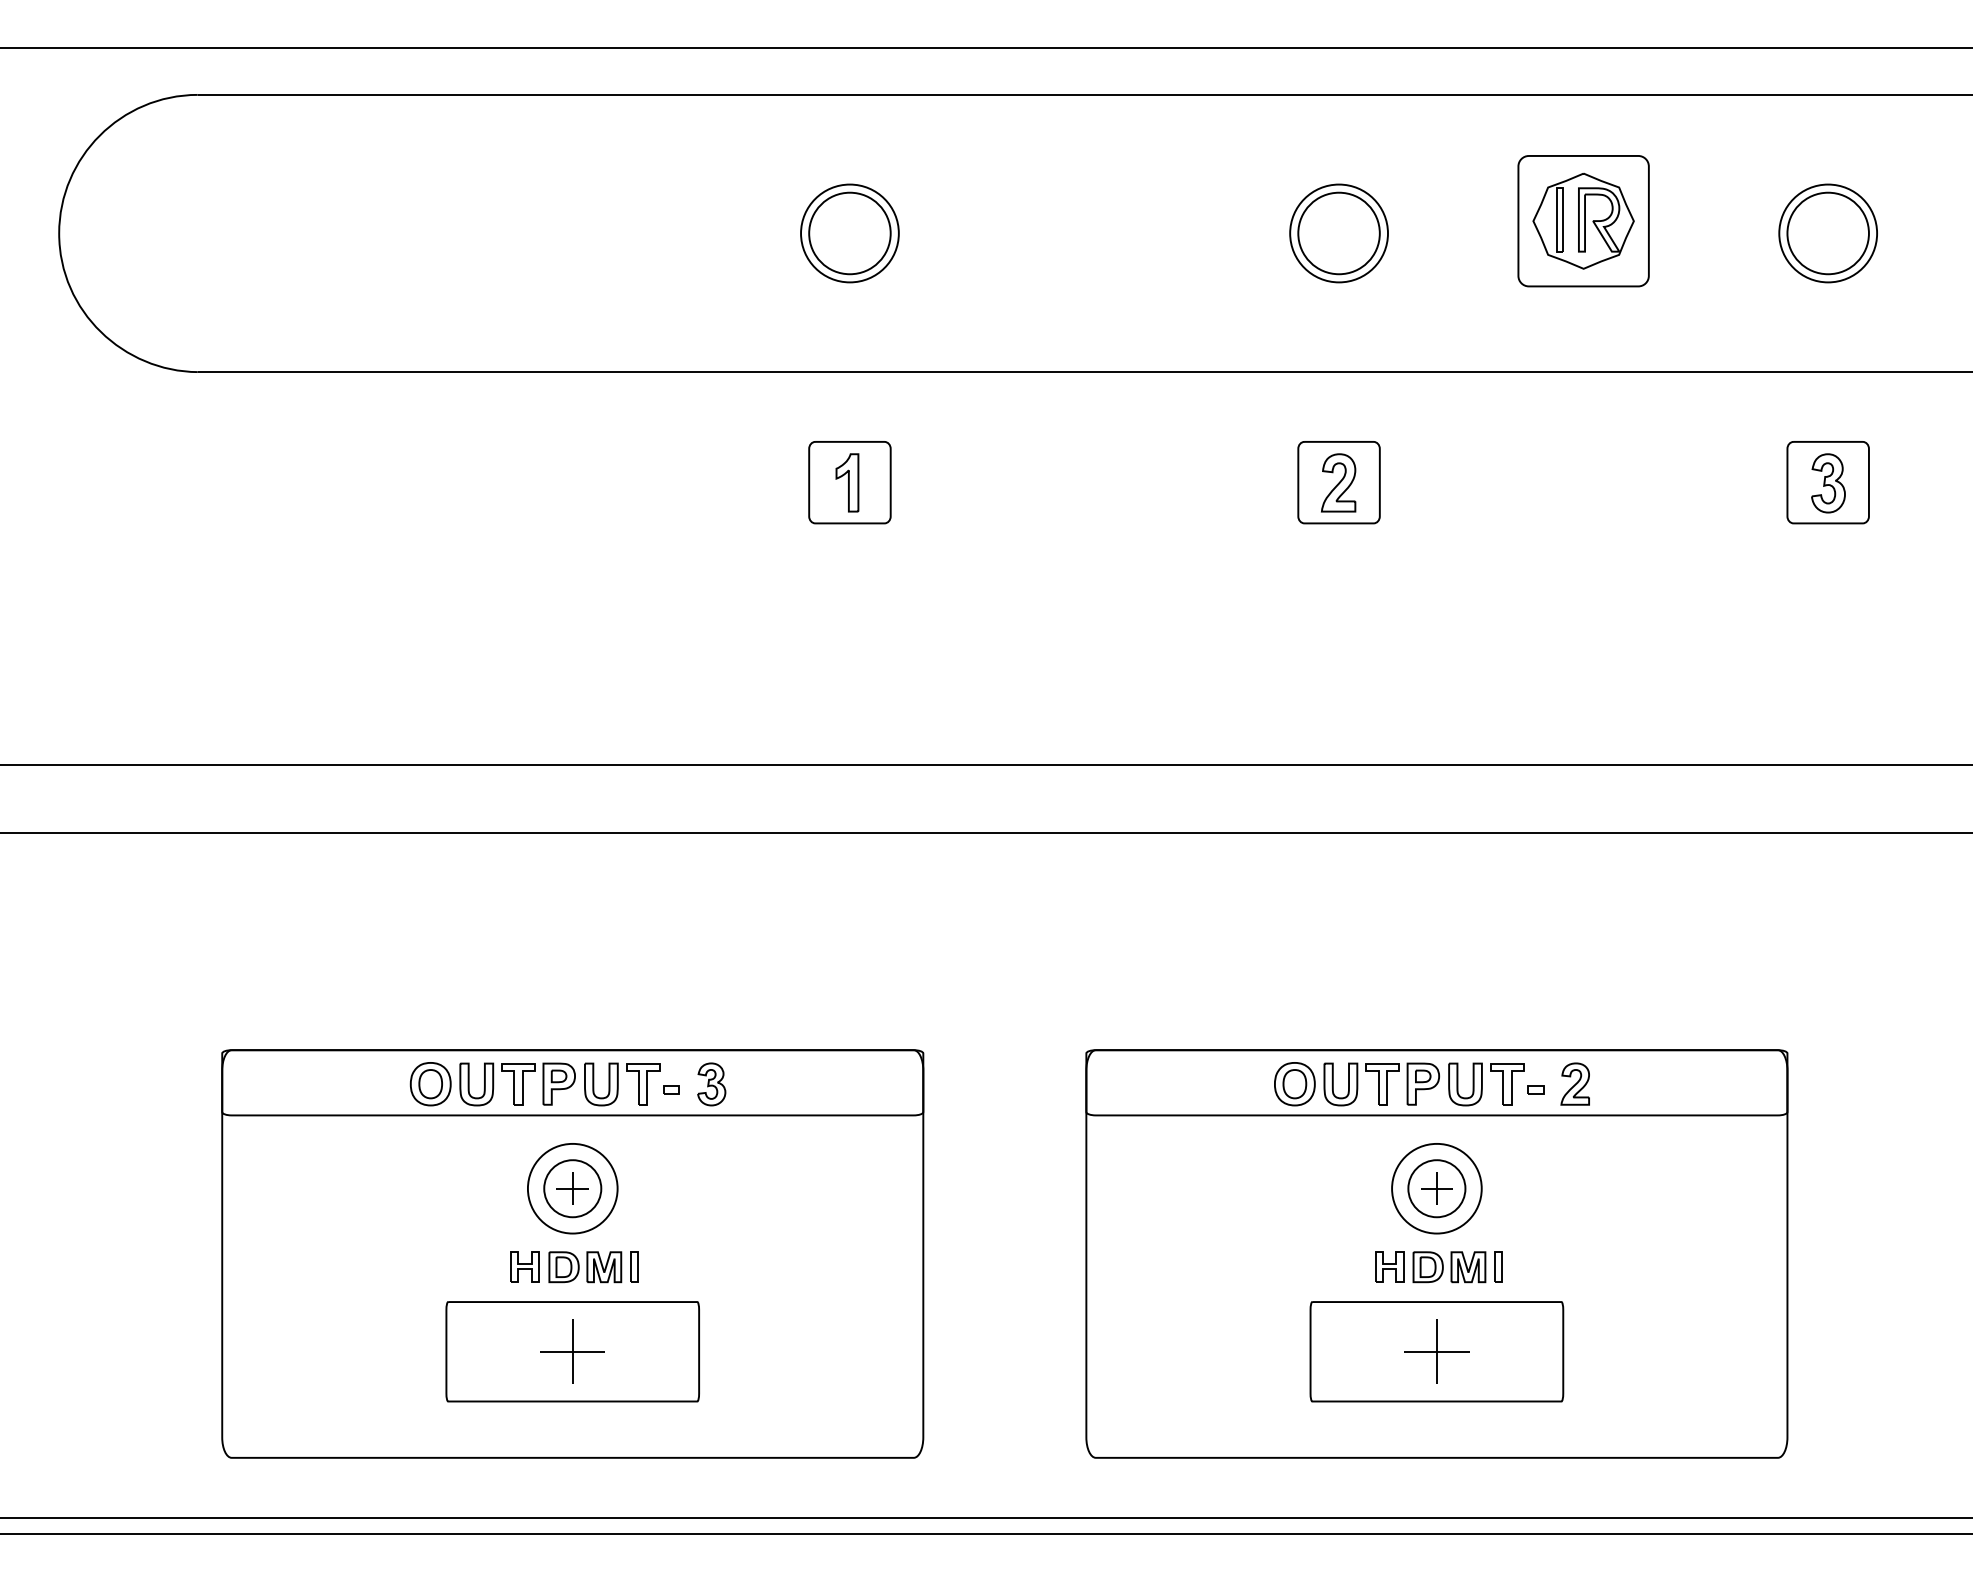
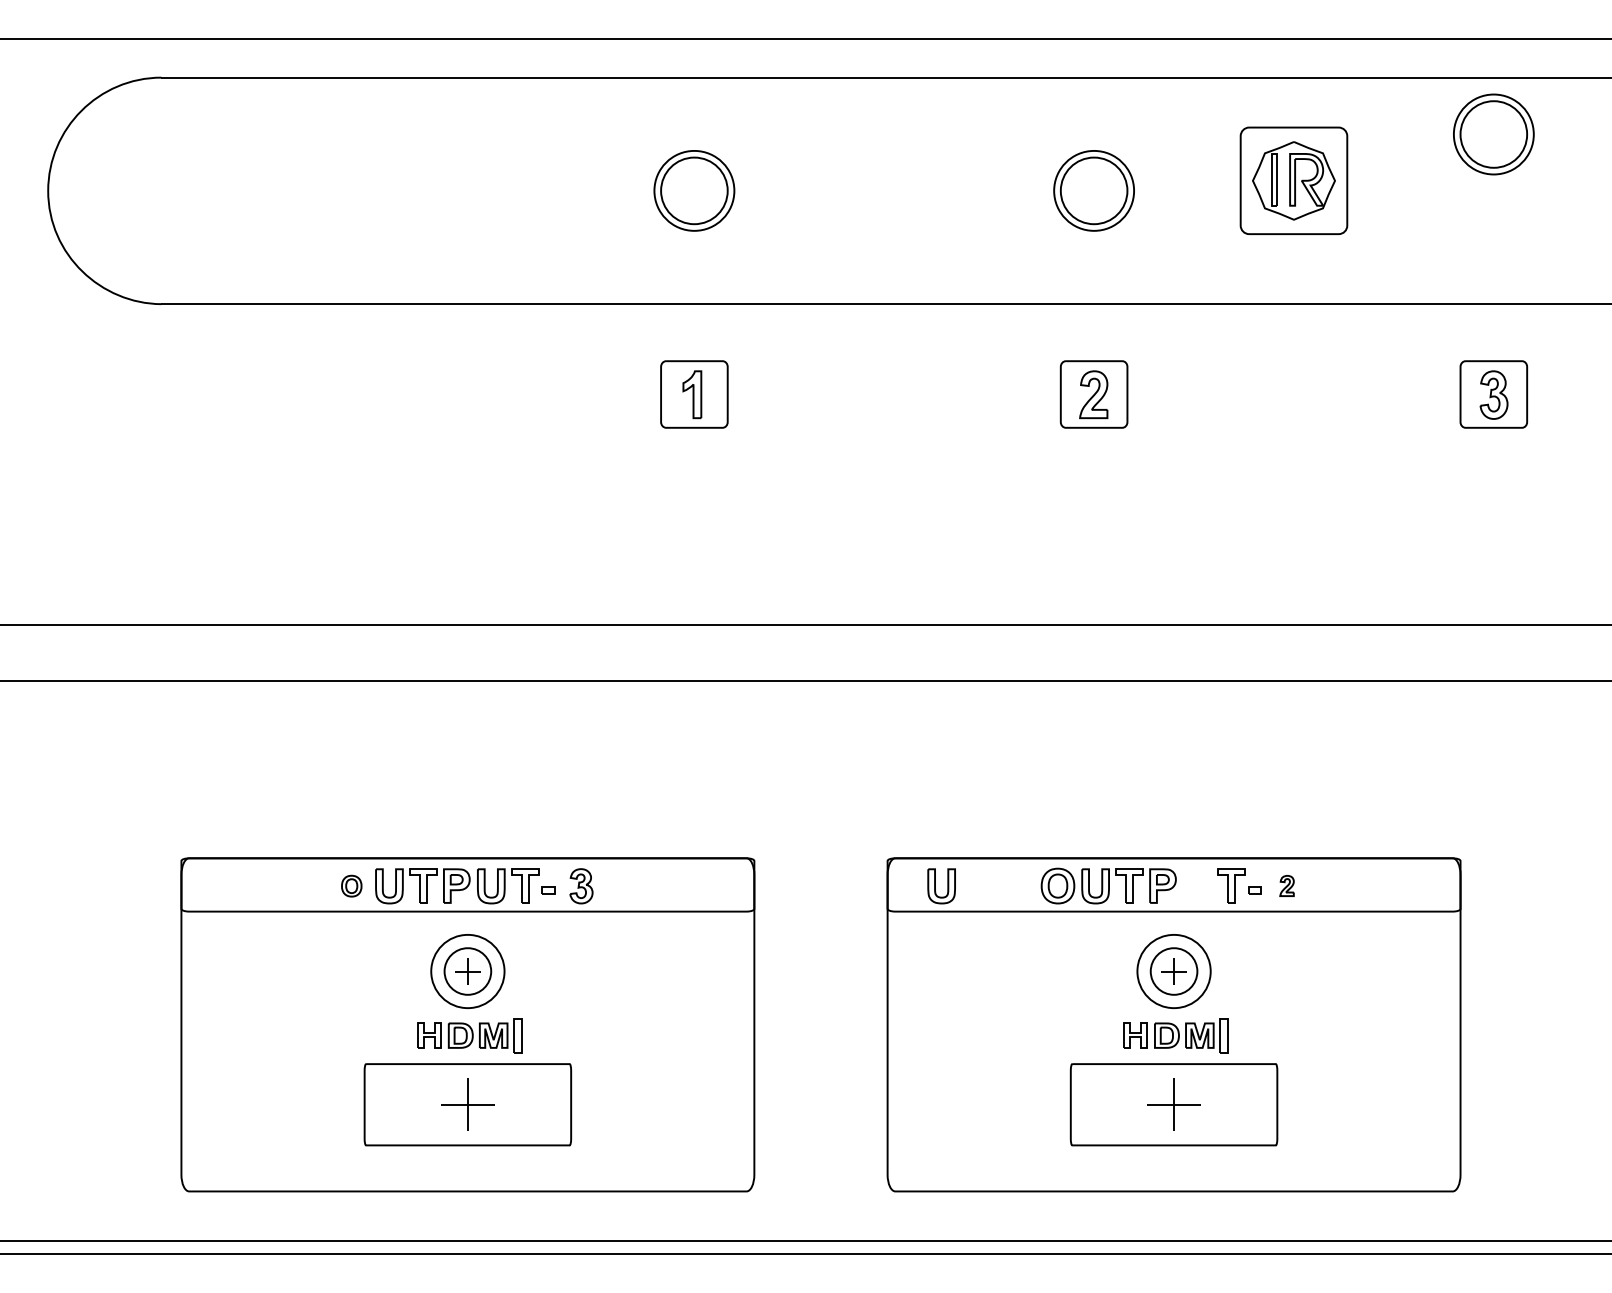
part: (1827, 233) -> (1493, 134), moved
part: (1574, 1083) -> (1286, 885), size x0.6
part: (430, 1084) -> (351, 886), size x0.6
part: (1458, 1084) -> (935, 886), moved
part: (634, 1266) -> (518, 1035), size x1.4
part: (1498, 1266) -> (1224, 1035), size x1.4

